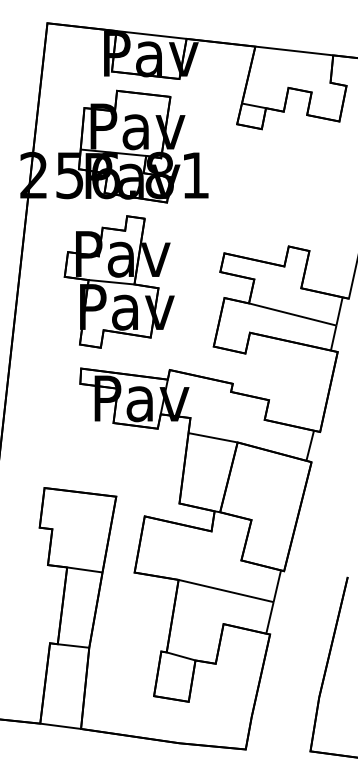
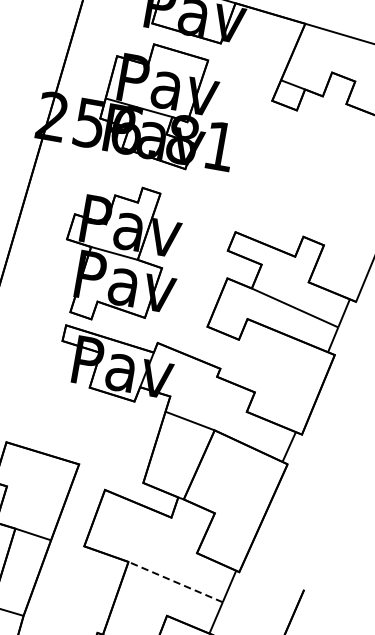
part: (118, 281) -> (121, 253), moved
line: (226, 591) -> (175, 582), solid -> dashed

